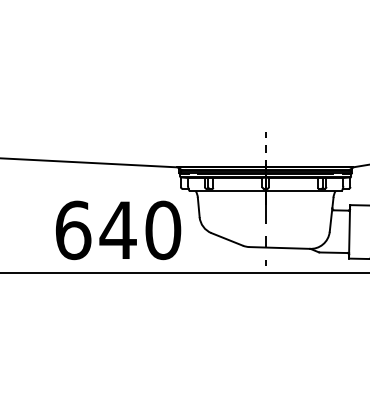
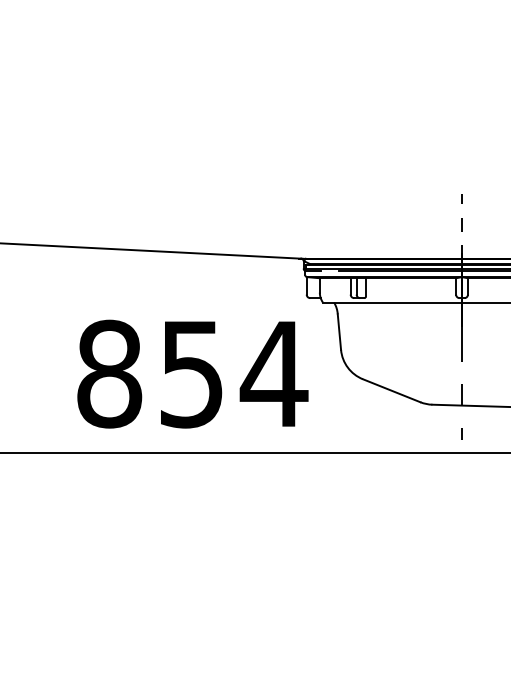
text: (118, 230) -> (192, 374), 640 -> 854

